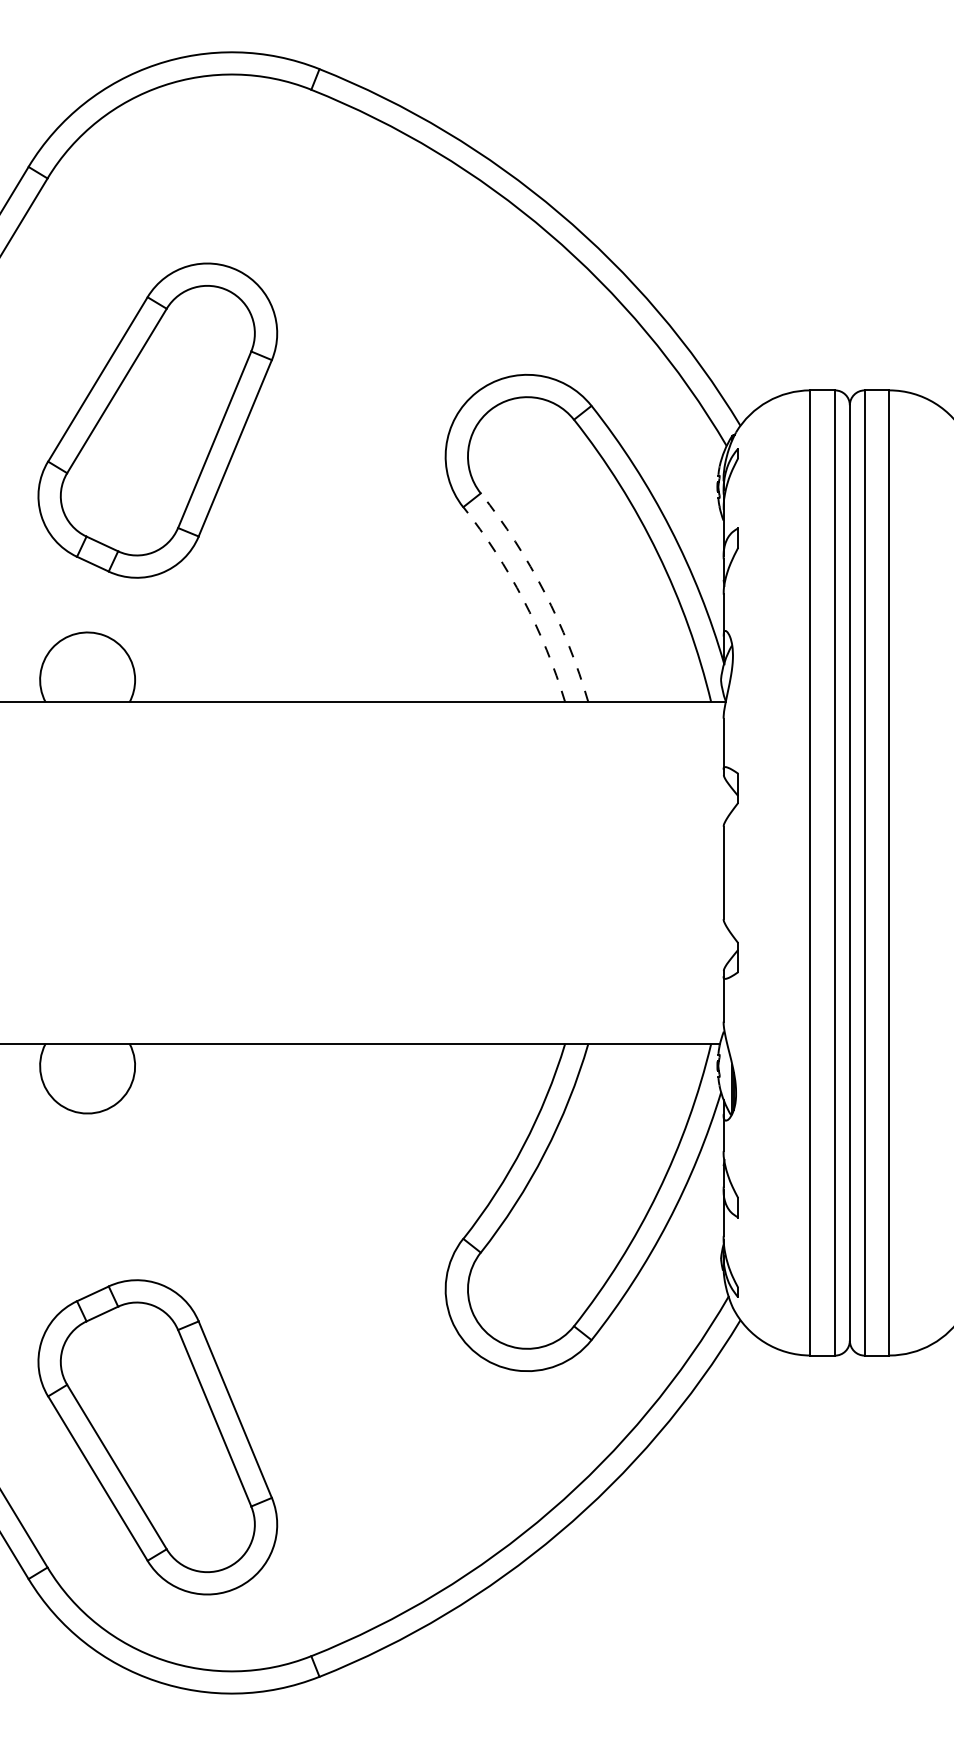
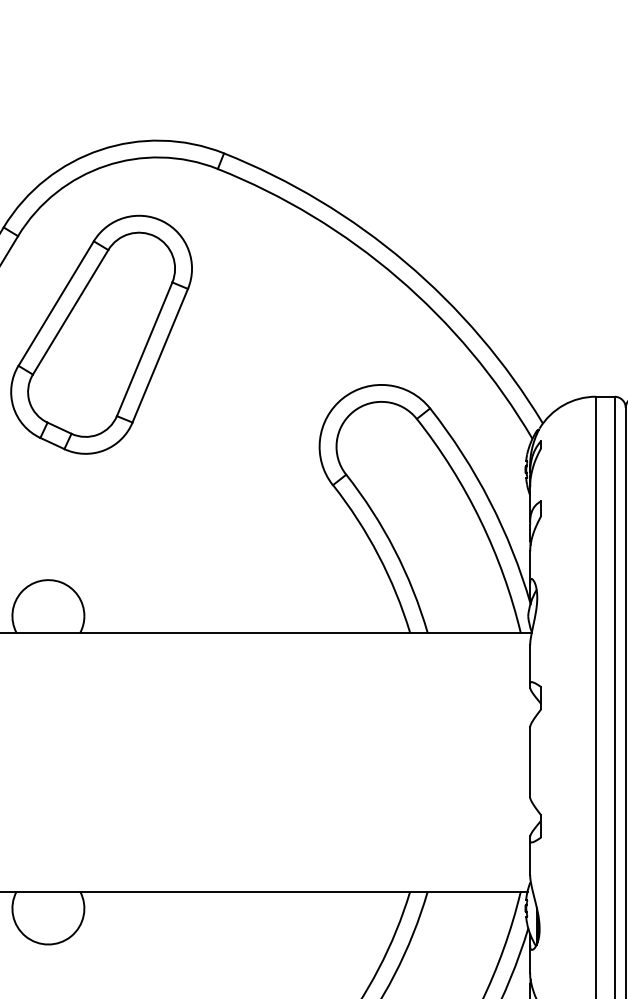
part: (157, 420) -> (101, 334), moved
arc: (544, 592) -> (394, 549), dashed -> solid
arc: (523, 599) -> (378, 555), dashed -> solid

